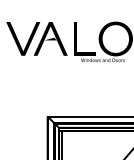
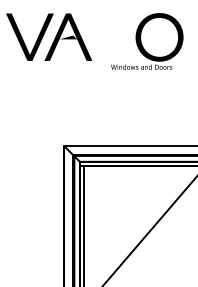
fill: (85, 38) -> (116, 36), removed

